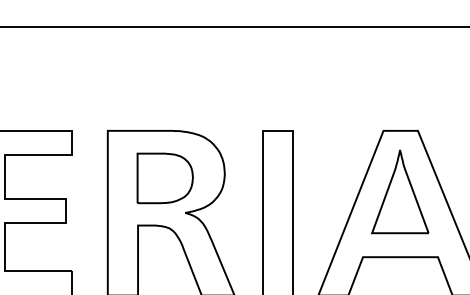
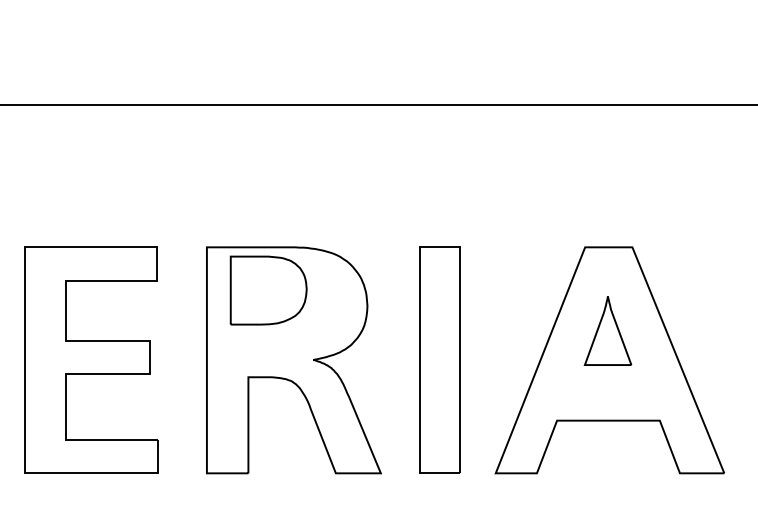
part: (165, 178) -> (268, 290), moved
part: (399, 191) -> (607, 330), size x0.6

